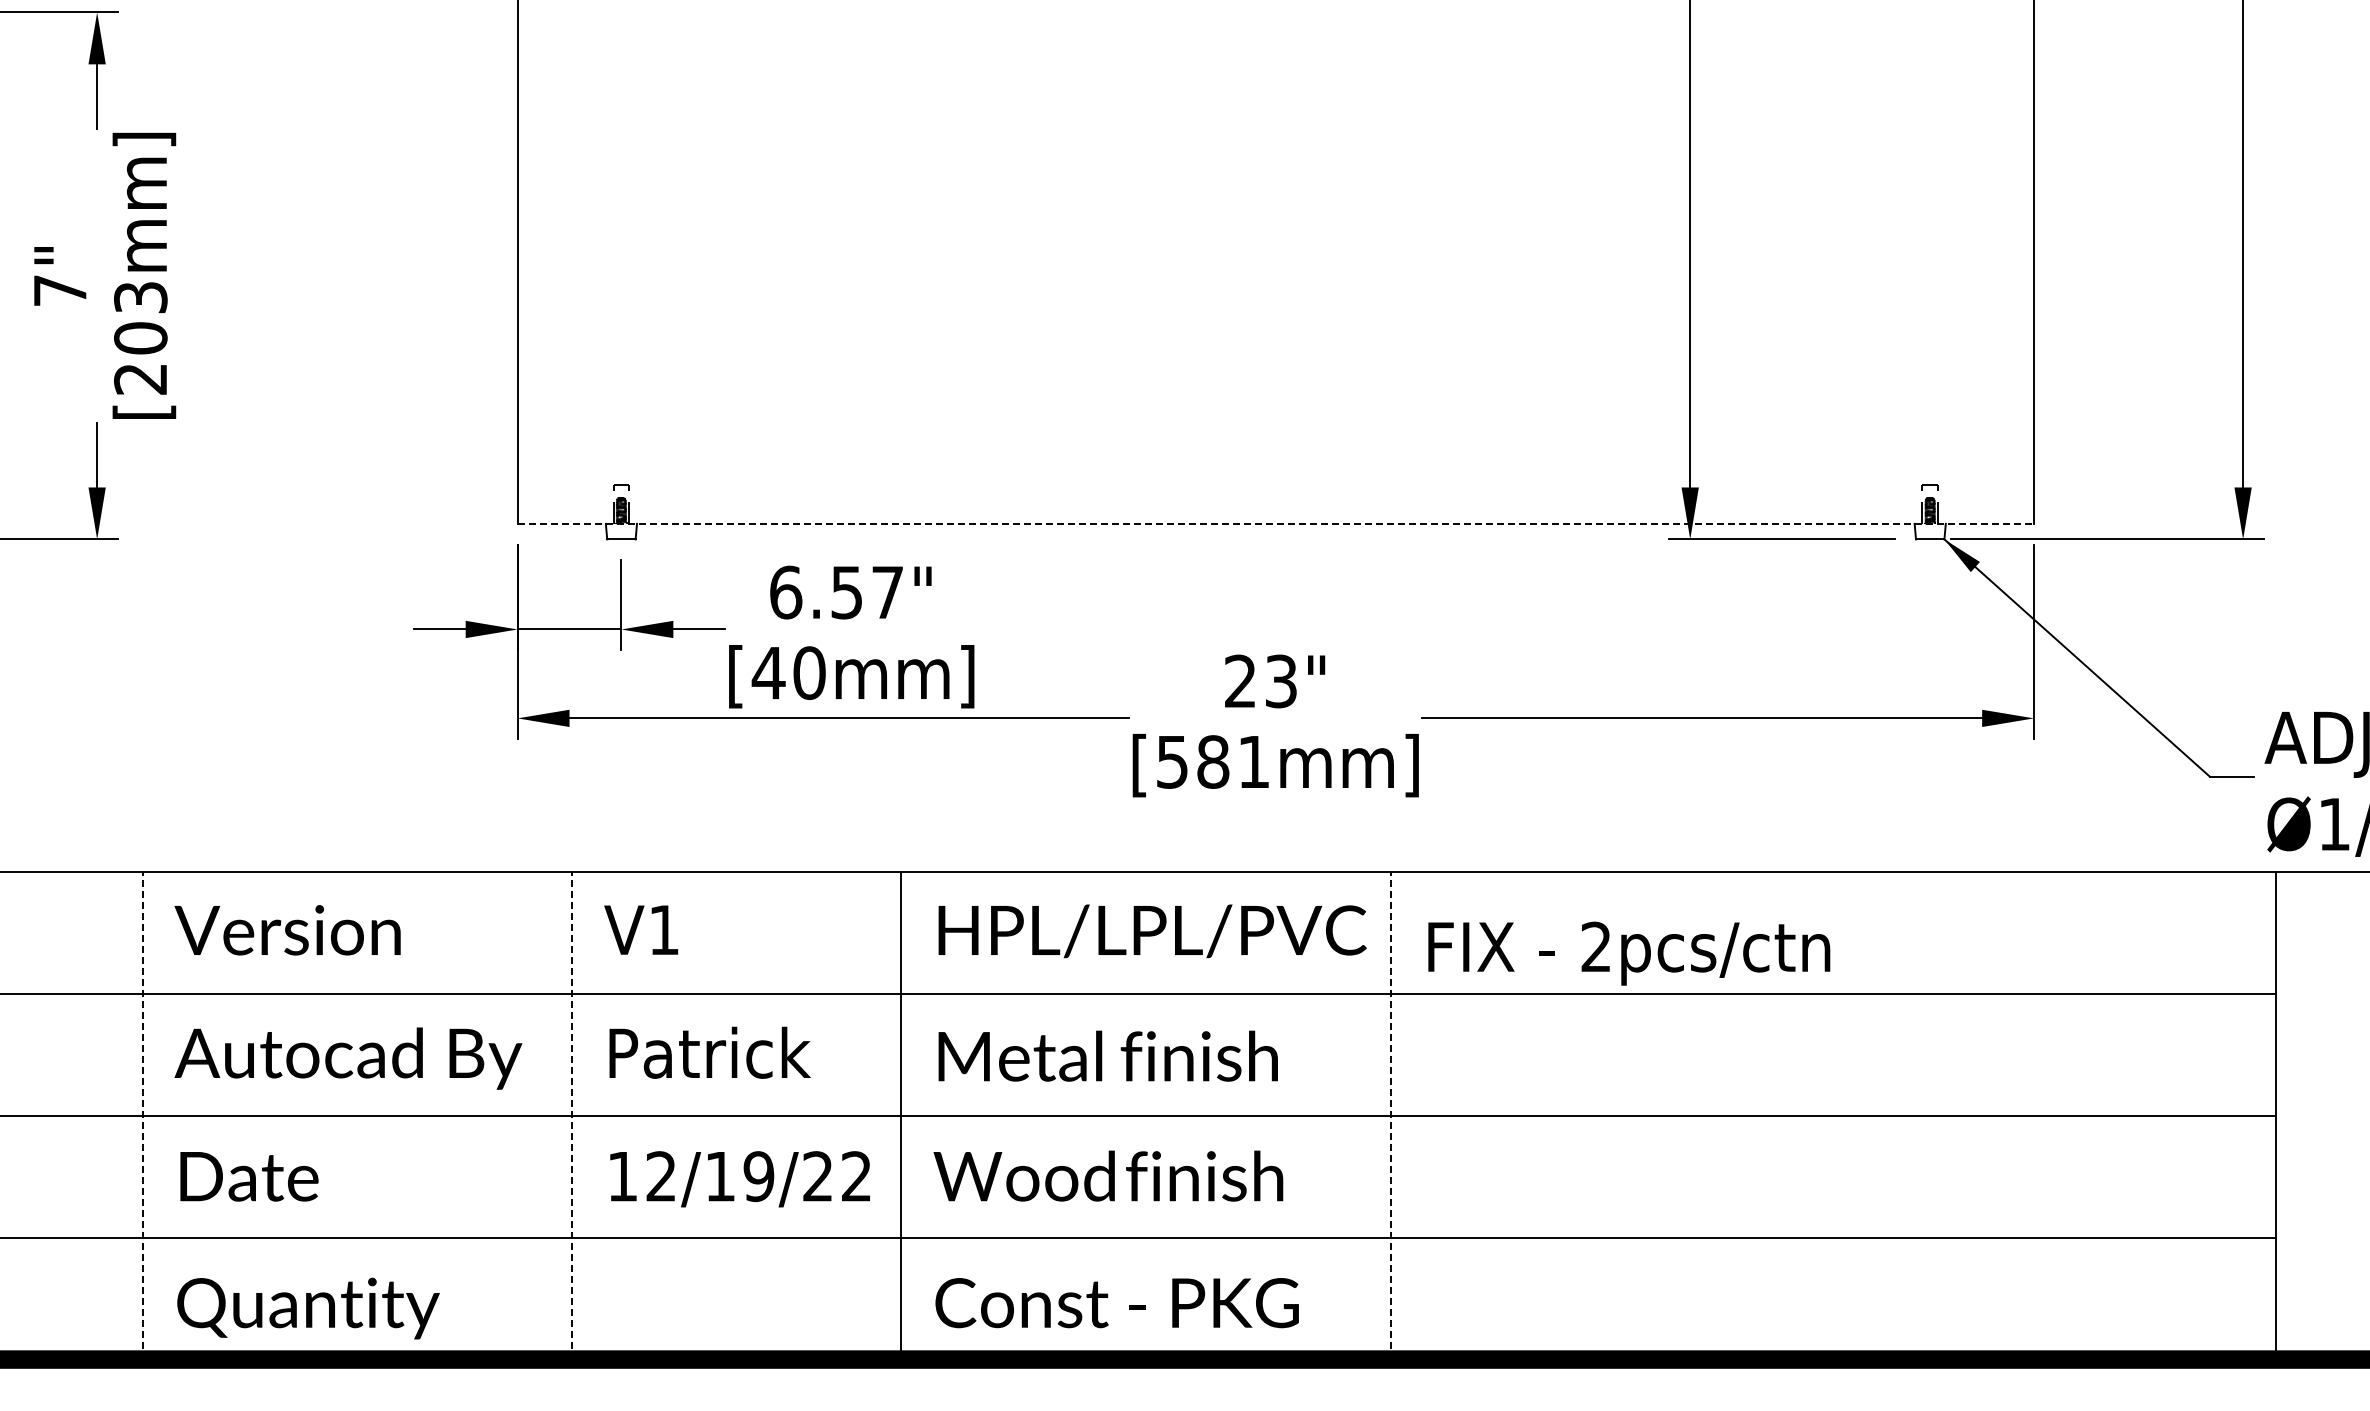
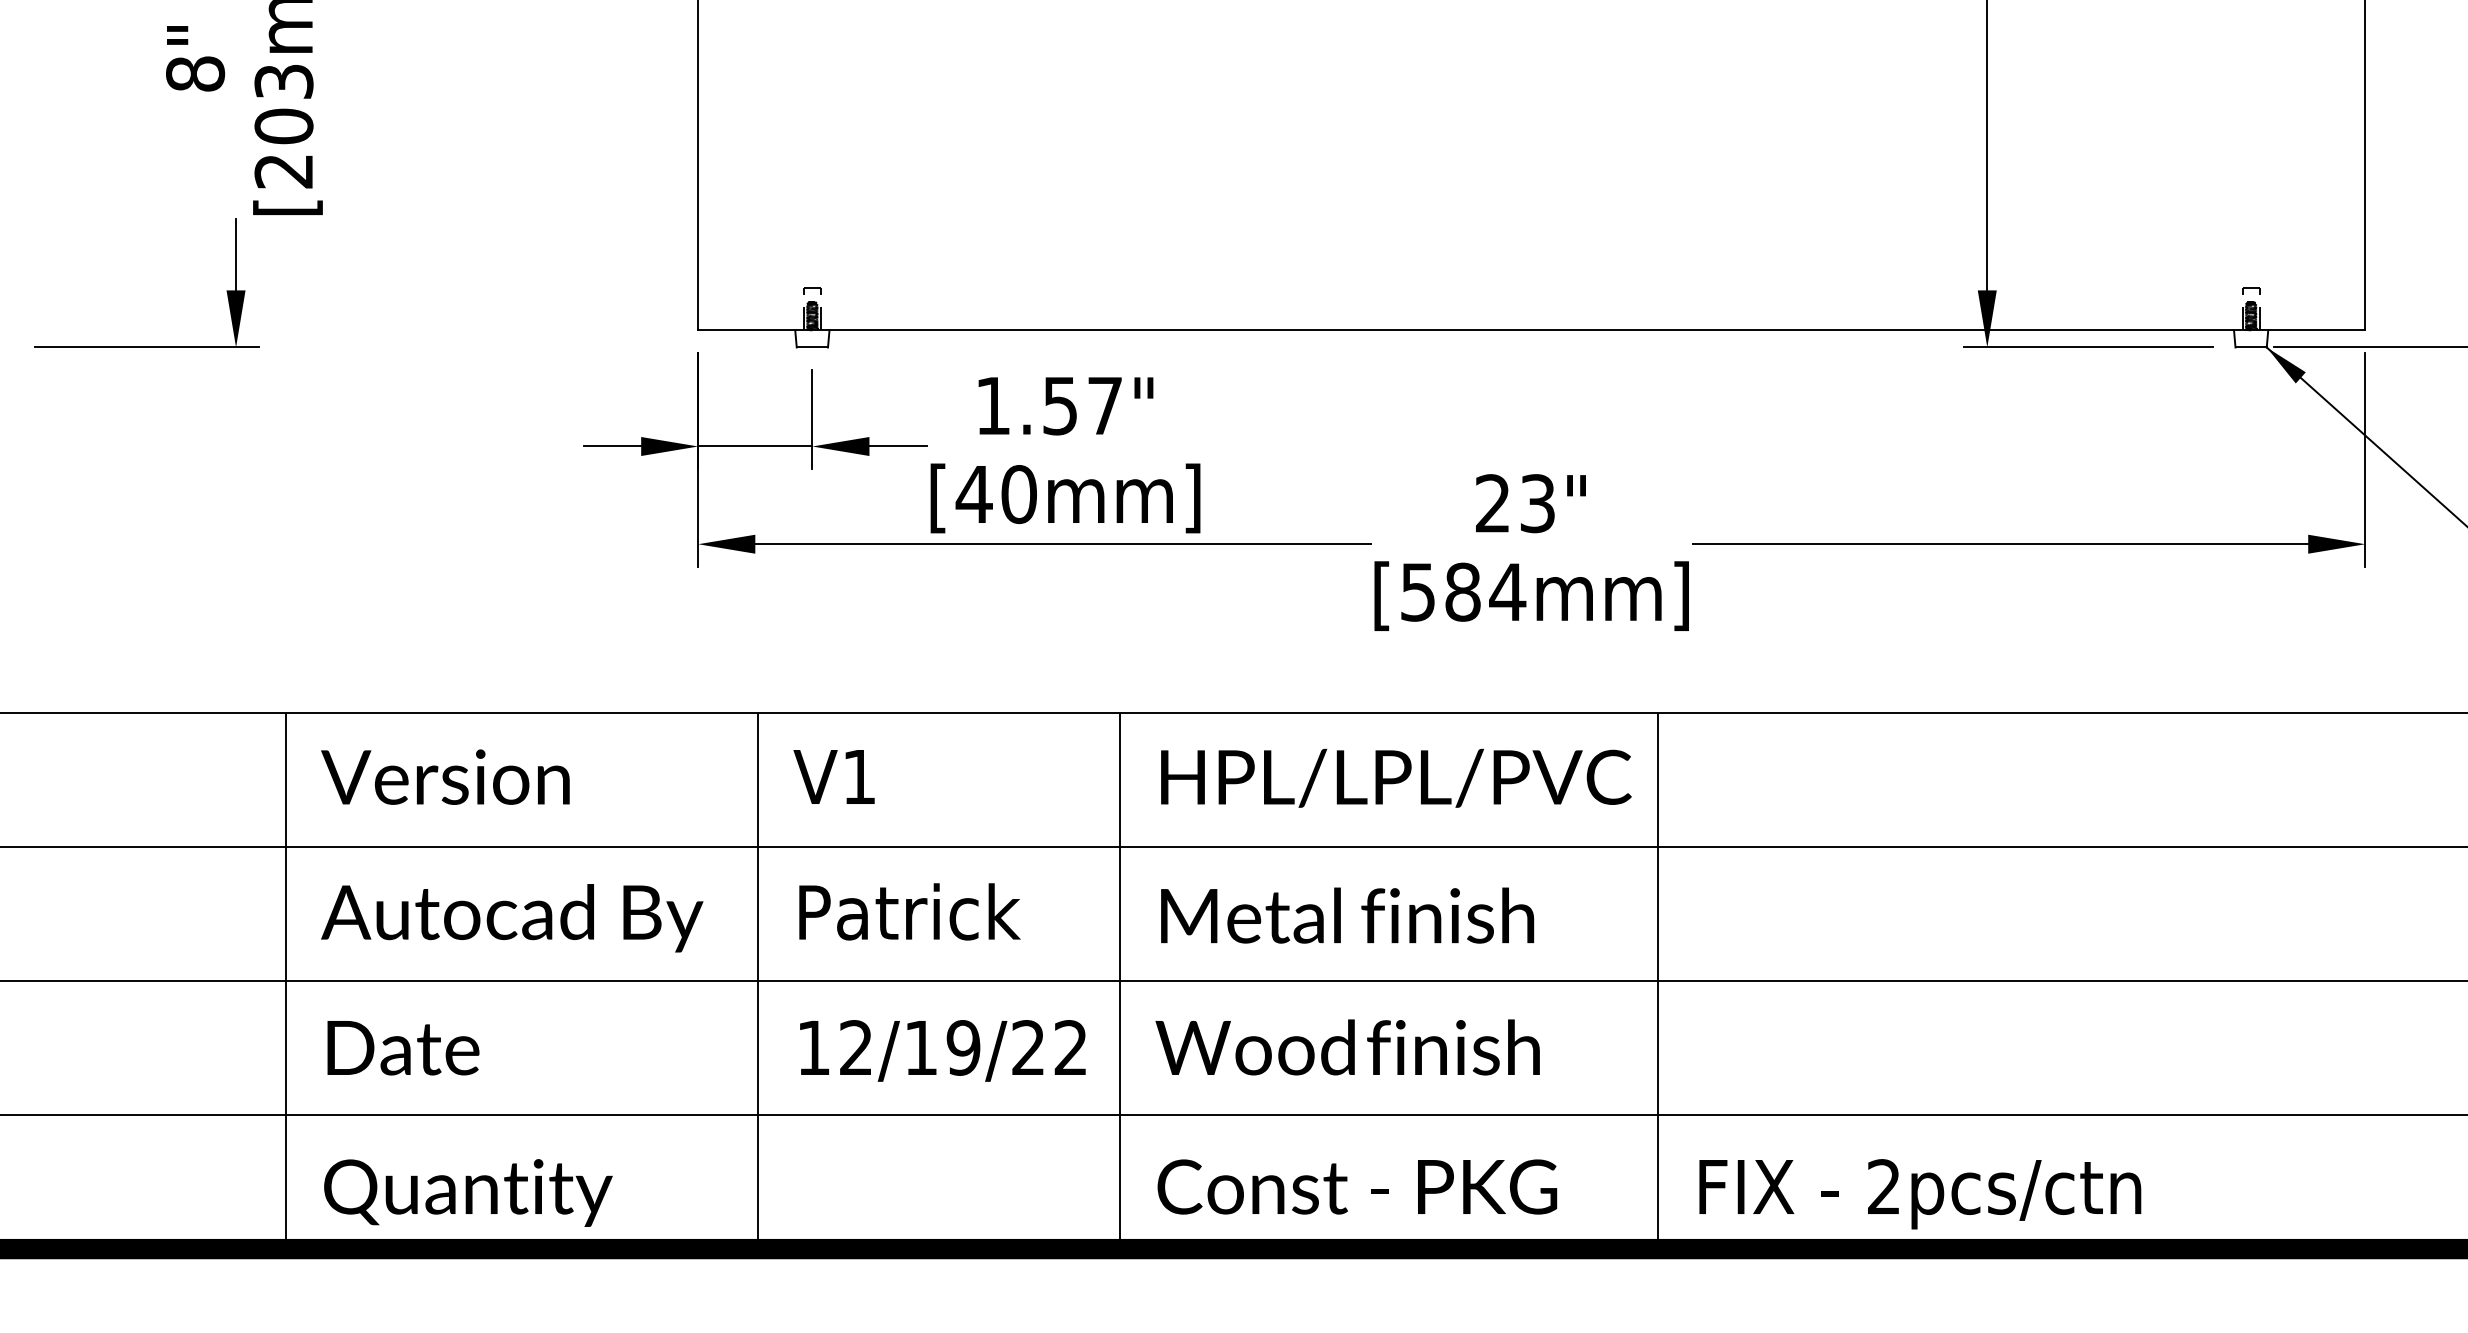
text: (60, 290) -> (195, 73), 7" -> 8"
line: (1276, 523) -> (1532, 330), dashed -> solid
text: (786, 592) -> (993, 405), 6.57" -> 1.57"
text: (1253, 761) -> (1507, 591), [581mm] -> [584mm]
text: (1629, 953) -> (1920, 1194), moved
line: (142, 1115) -> (285, 980), dashed -> solid
line: (572, 1115) -> (758, 980), dashed -> solid
line: (1391, 1115) -> (1658, 980), dashed -> solid

